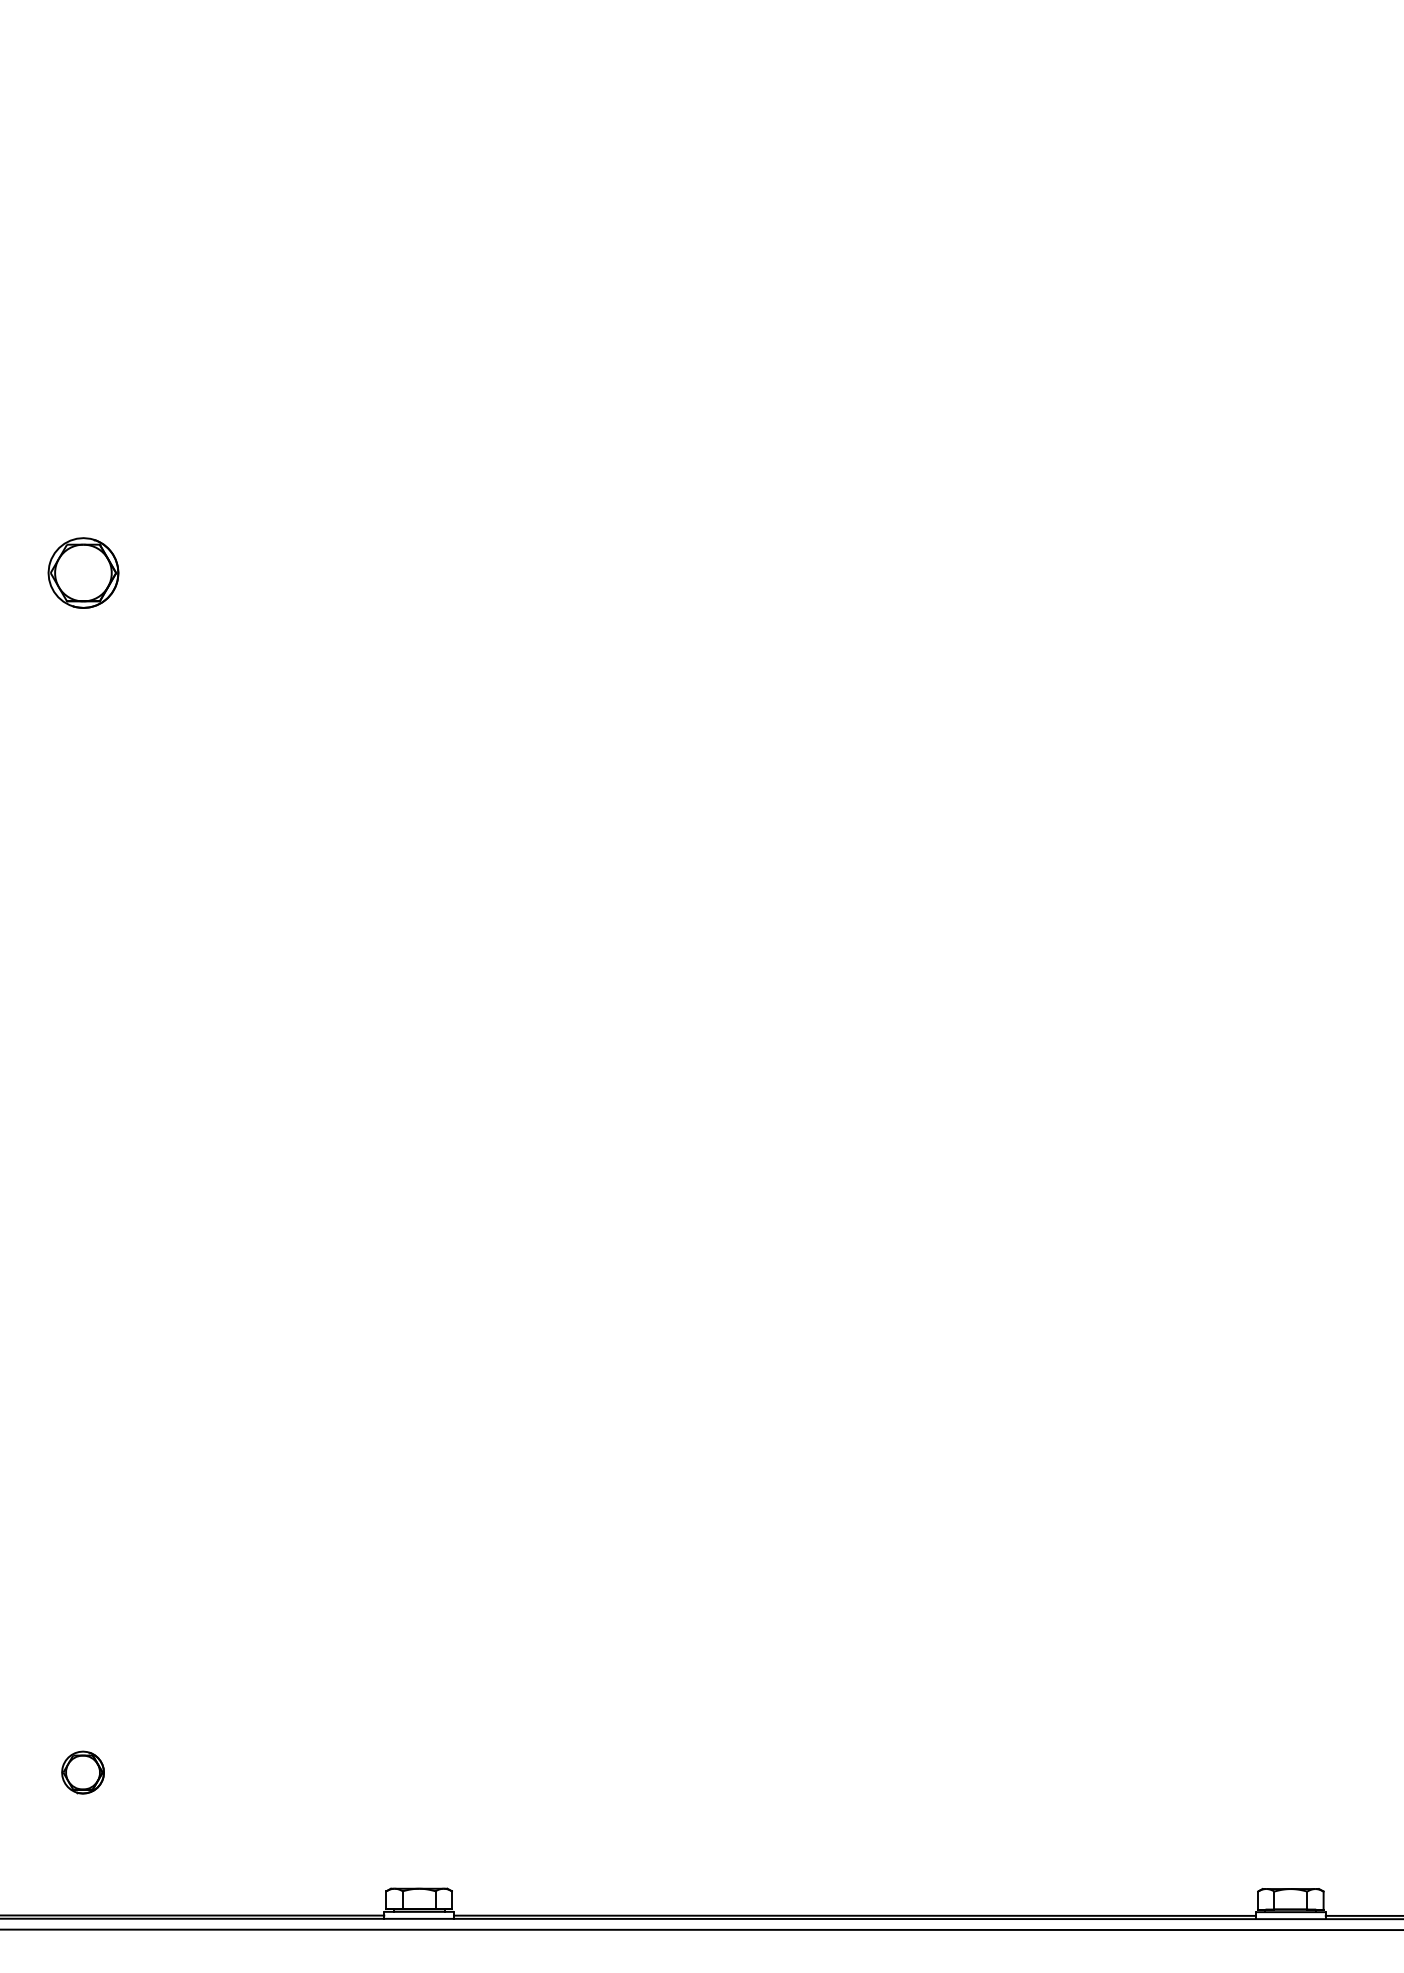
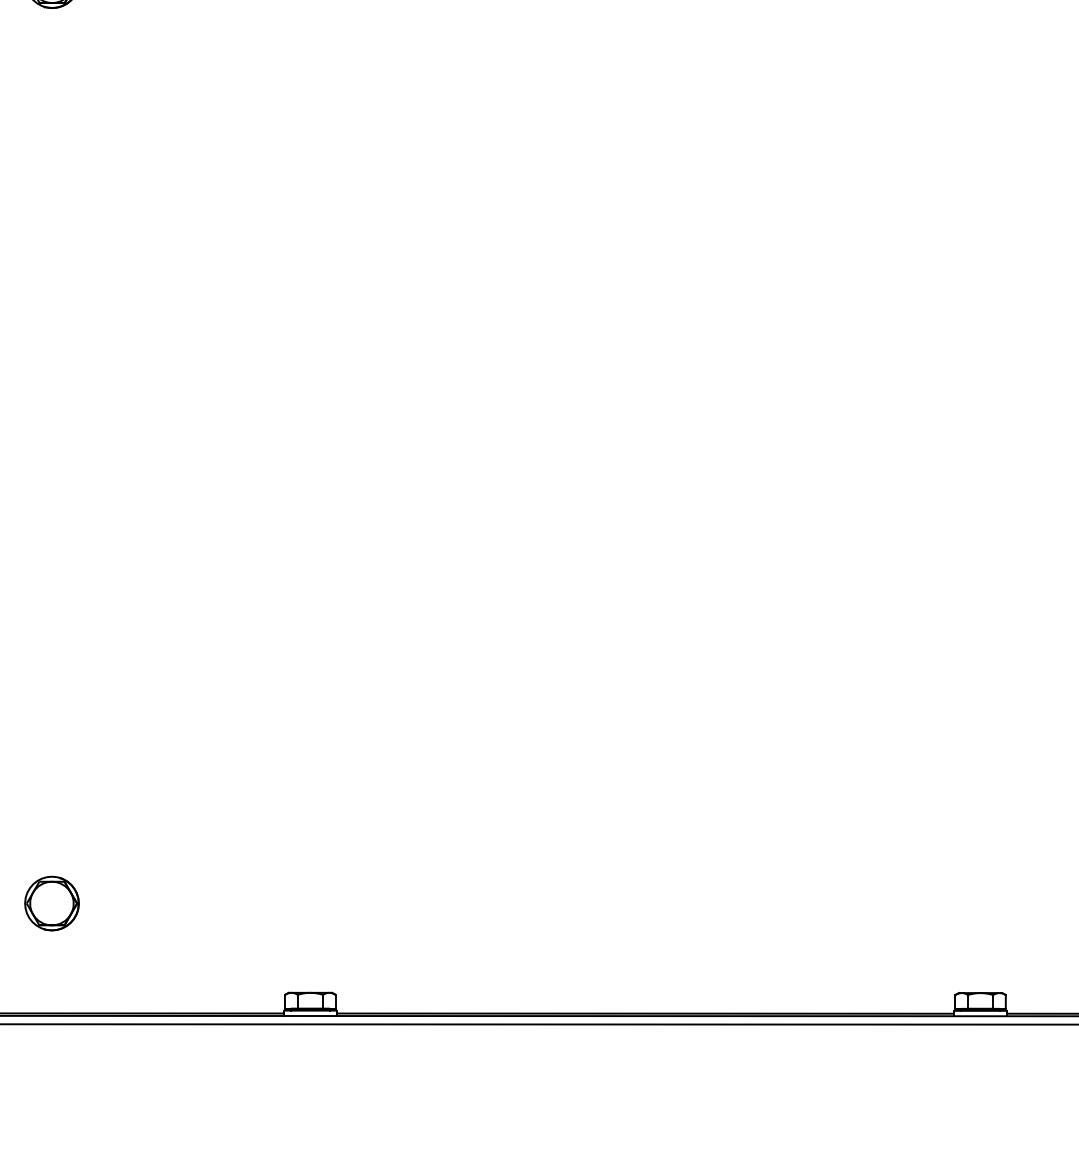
part: (82, 1772) -> (51, 903), size x1.67

